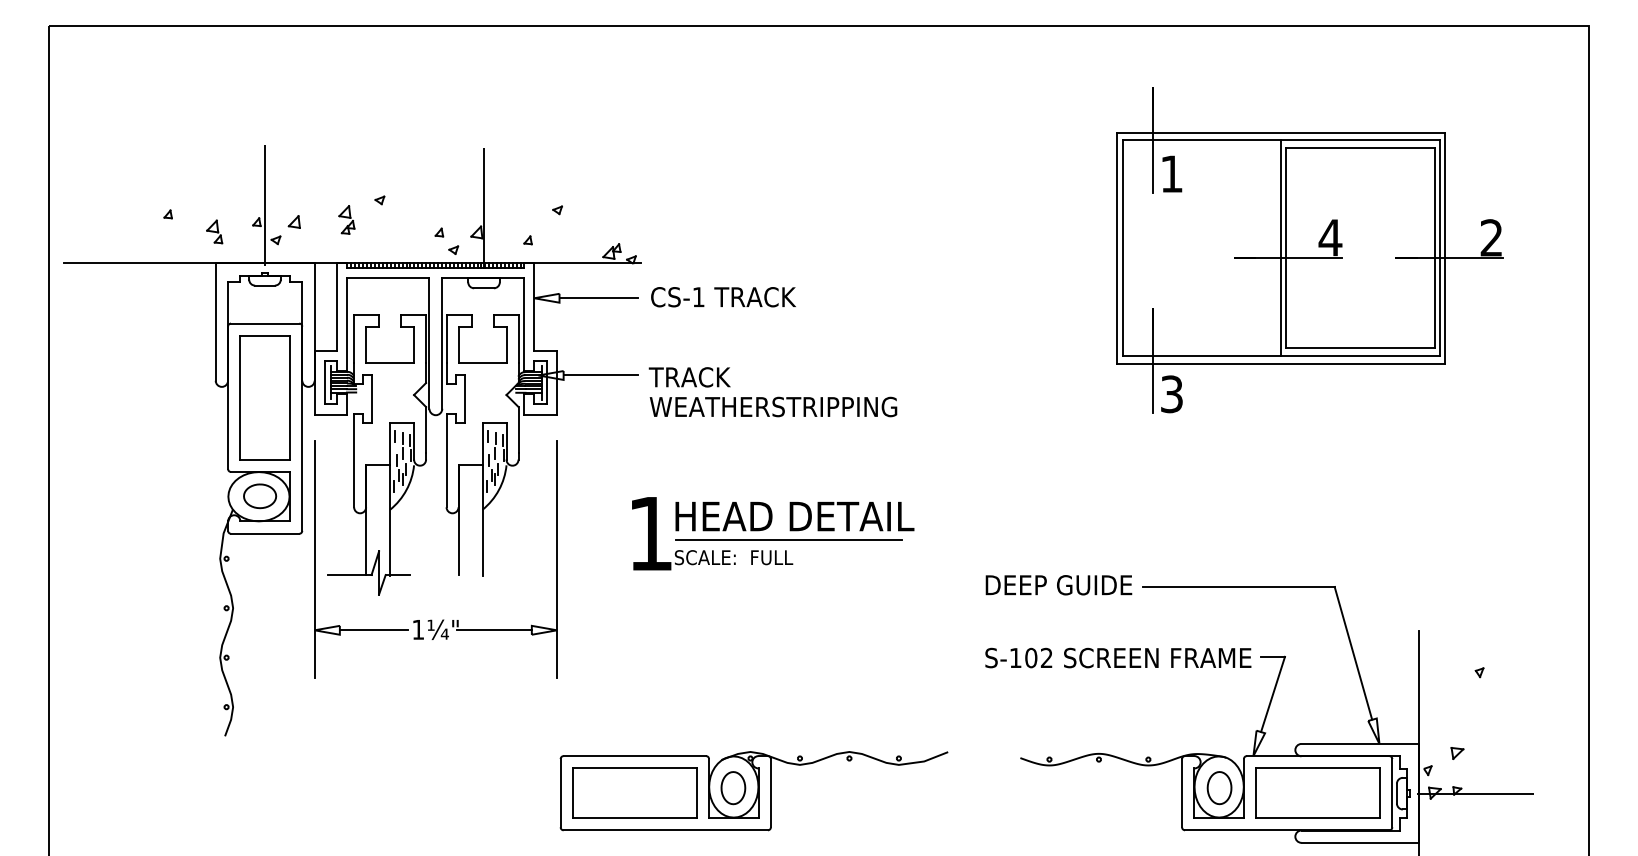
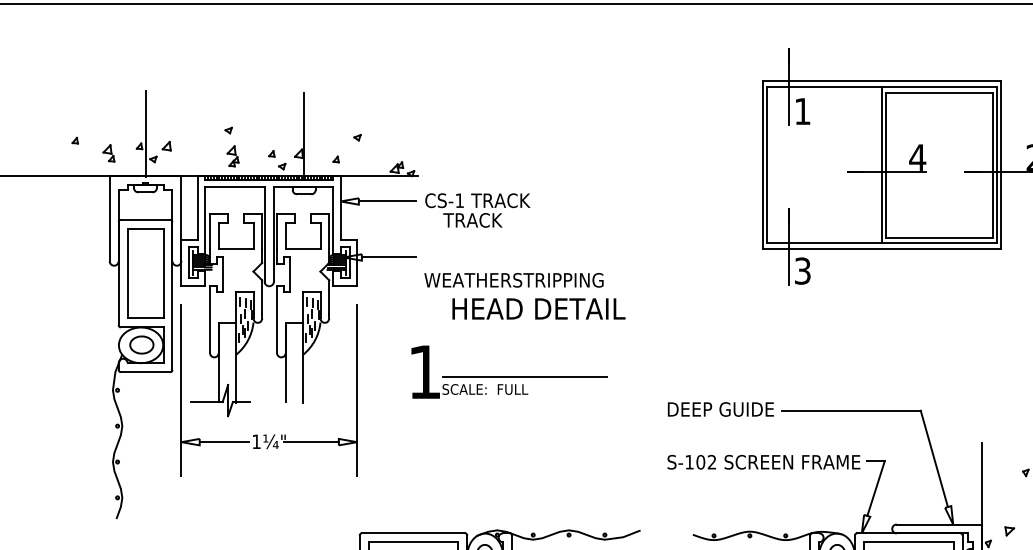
part: (346, 219) -> (232, 156), moved
text: (689, 377) -> (472, 220), moved
text: (794, 516) -> (538, 308), moved

